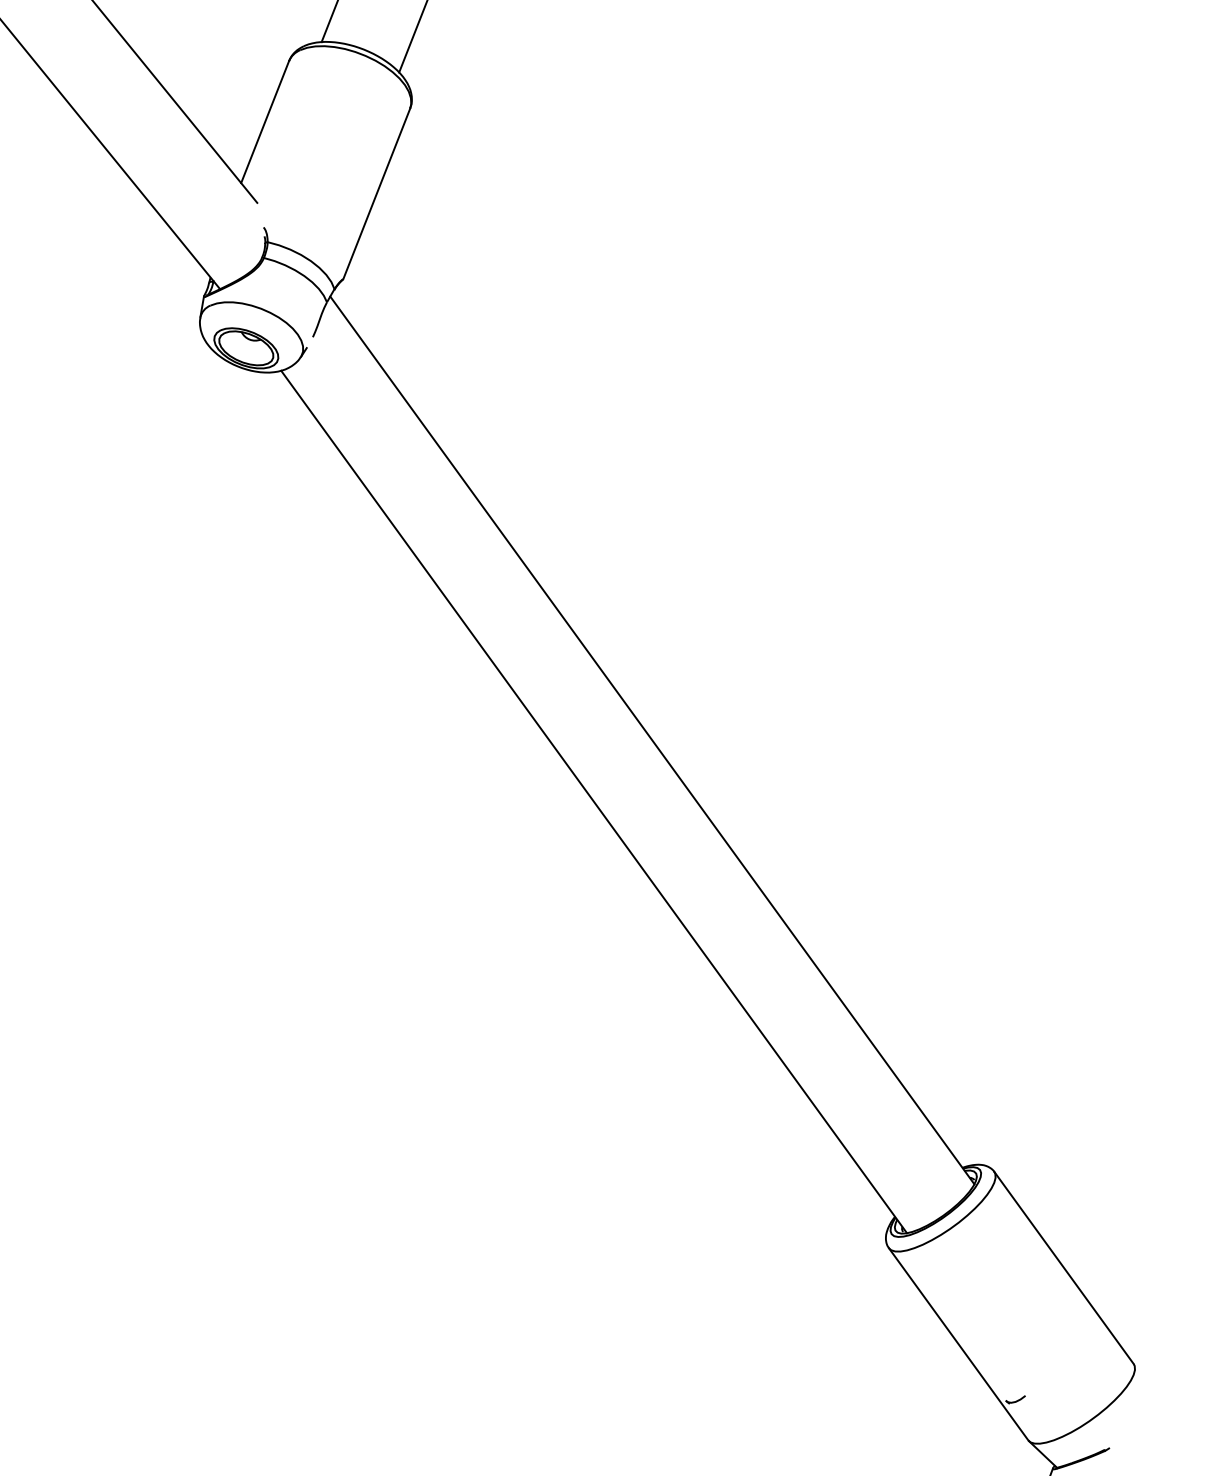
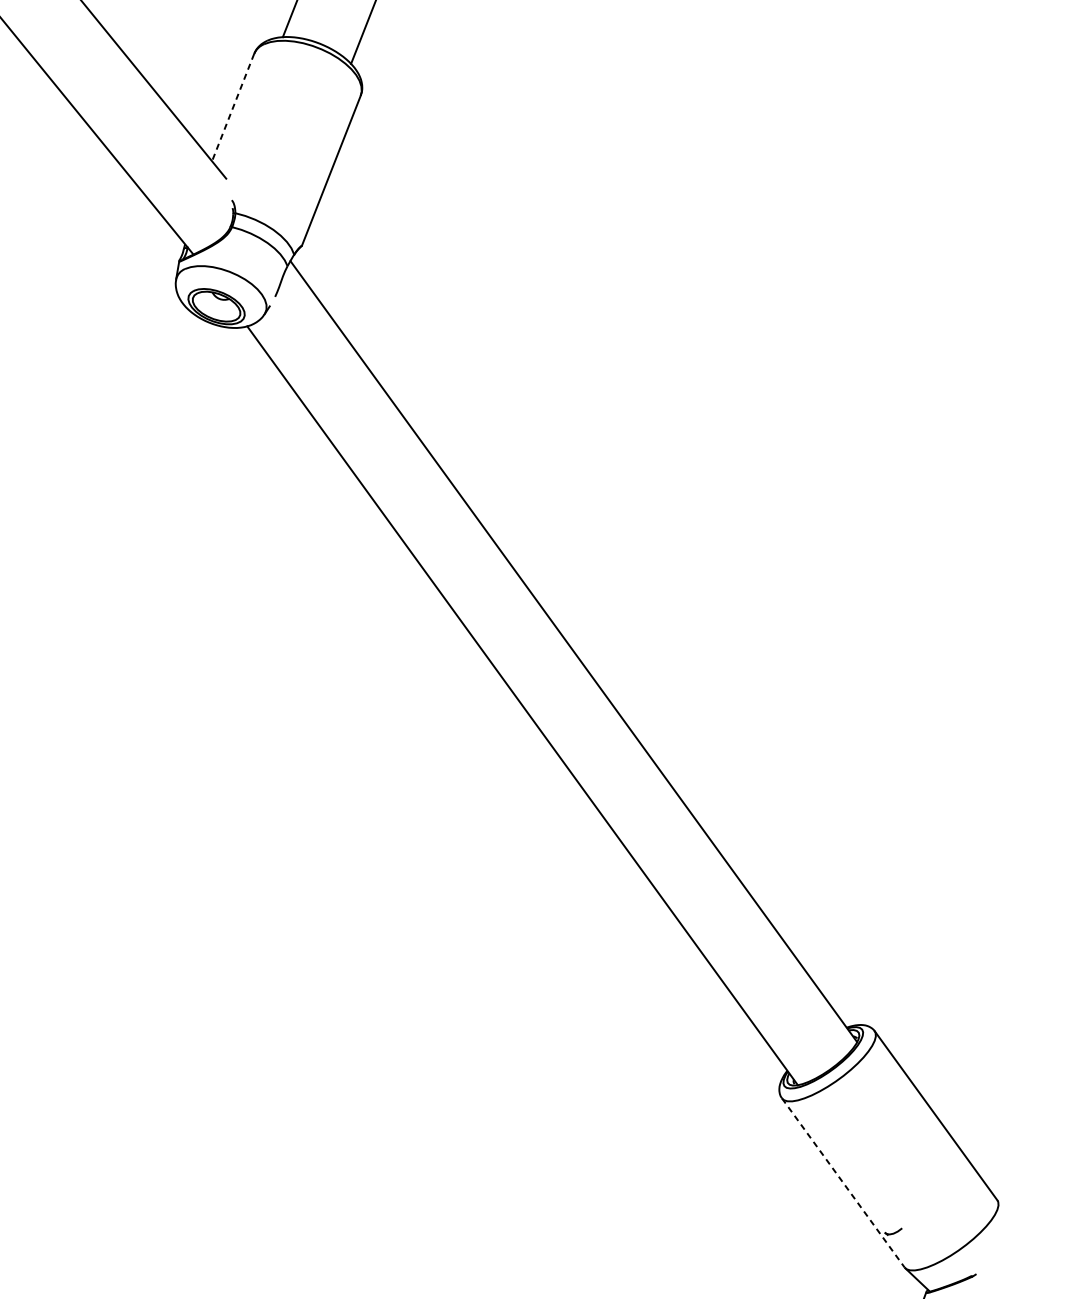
line: (265, 122) -> (233, 107), solid -> dashed
line: (958, 1344) -> (843, 1183), solid -> dashed

